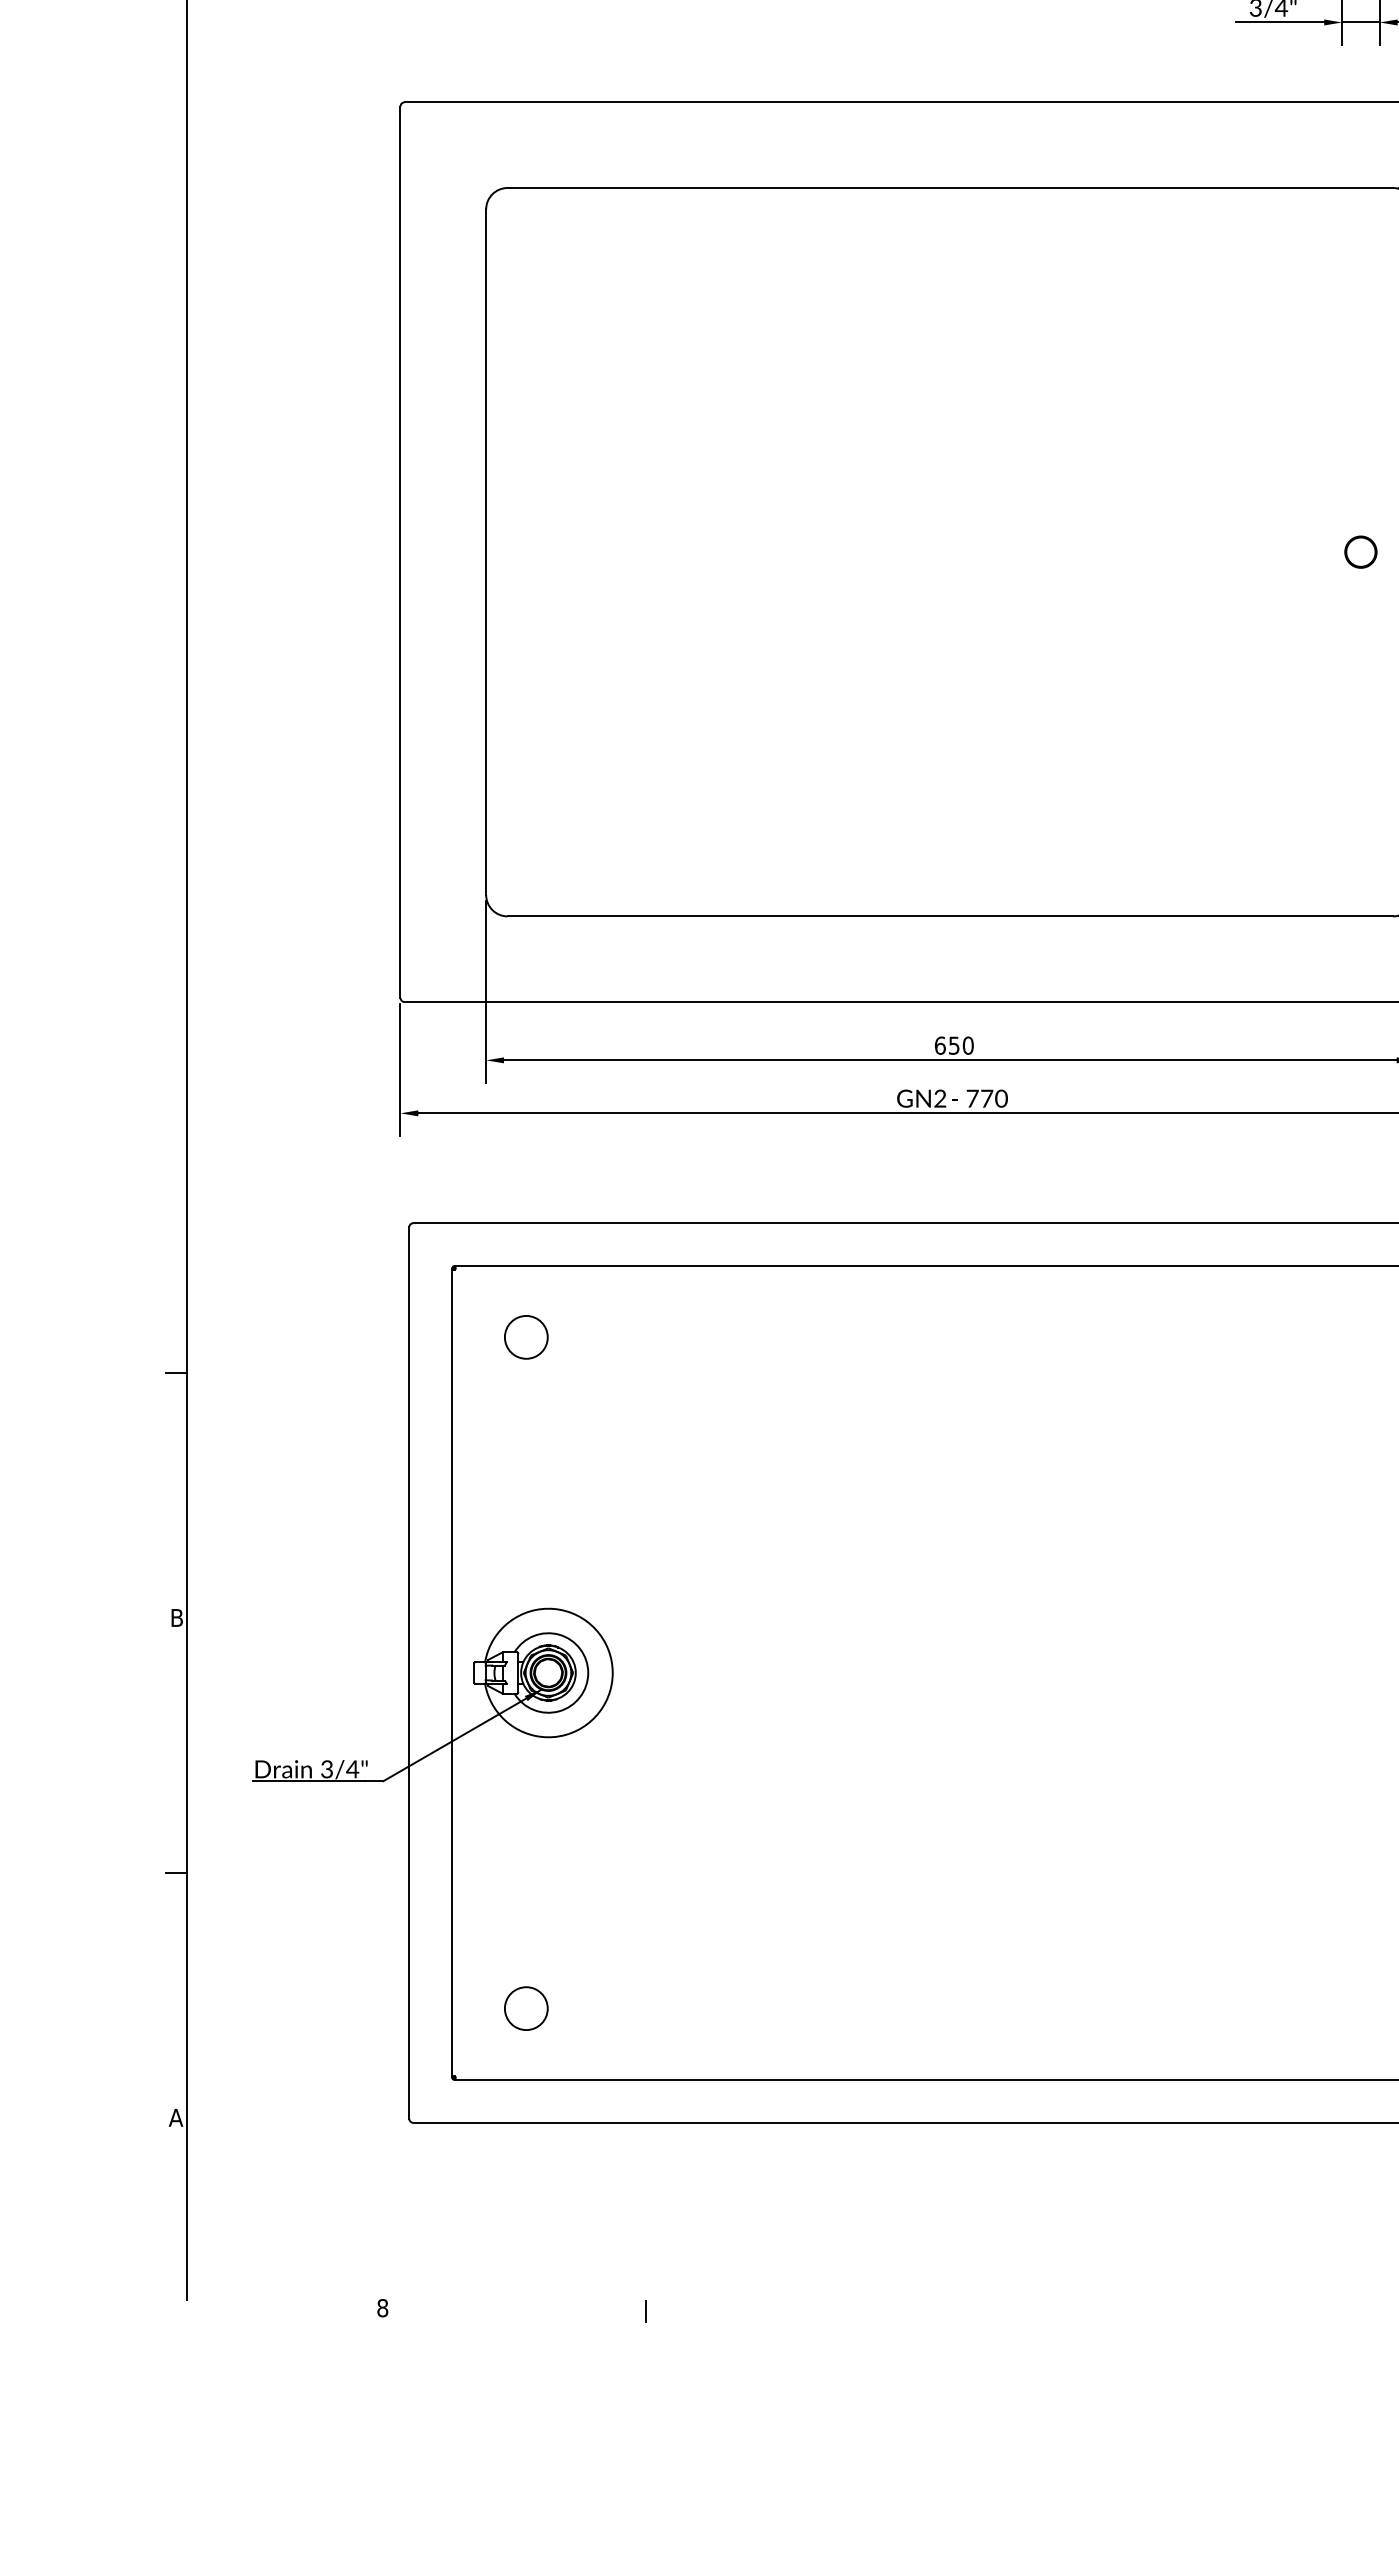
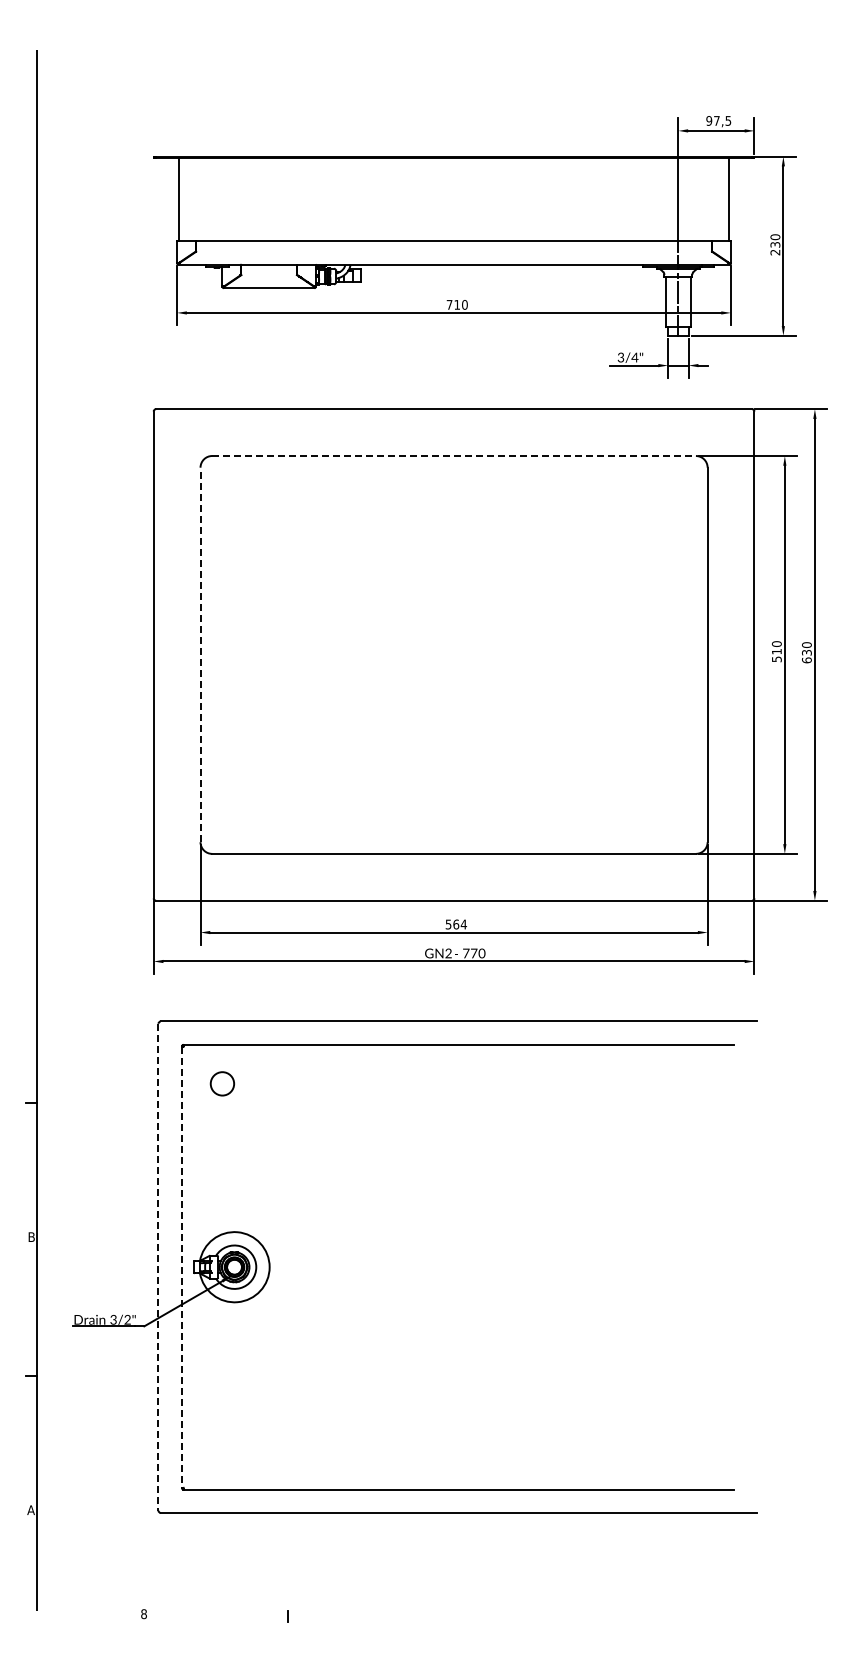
line: (951, 188) -> (454, 456), solid -> dashed
line: (486, 551) -> (200, 654), solid -> dashed
circle: (1359, 551) -> (677, 654), removed
text: (952, 1045) -> (455, 924), 650 -> 564
line: (409, 1673) -> (158, 1267), solid -> dashed
line: (451, 1673) -> (181, 1267), solid -> dashed
text: (352, 1768) -> (127, 1319), 3/4" -> 3/2"
circle: (524, 2008) -> (221, 1450), removed

